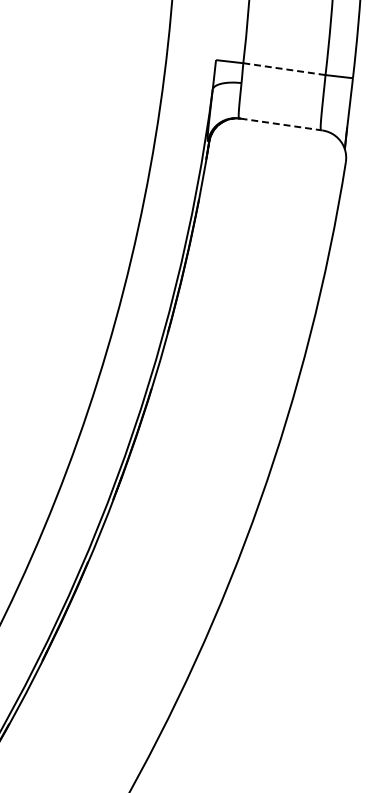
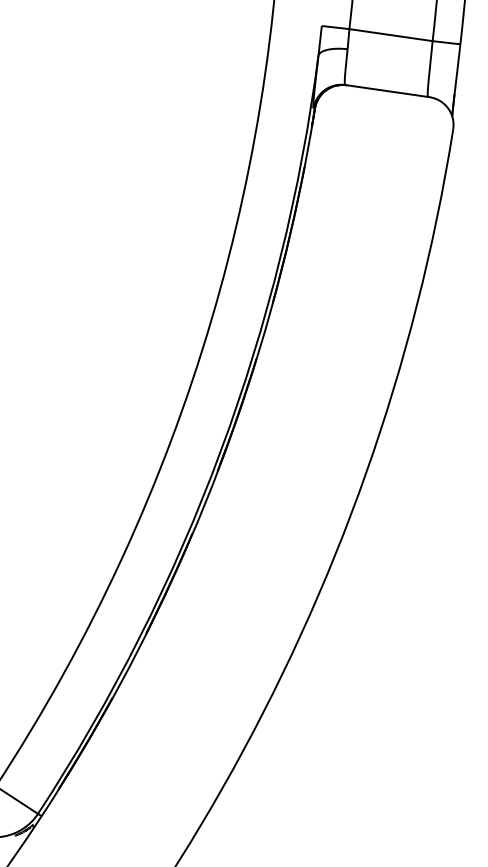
line: (284, 69) -> (391, 35), dashed -> solid
line: (281, 124) -> (388, 91), dashed -> solid

